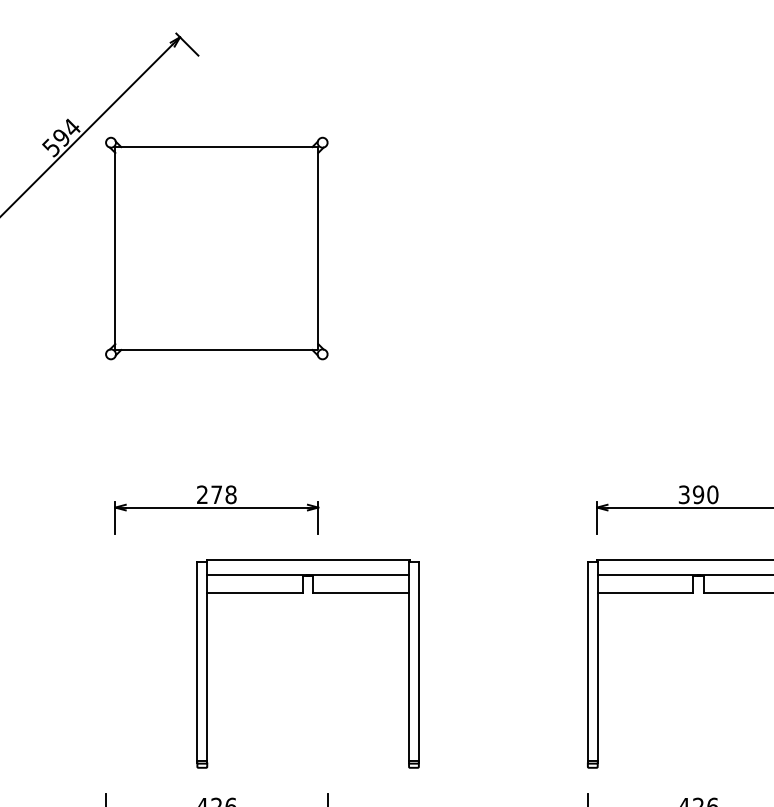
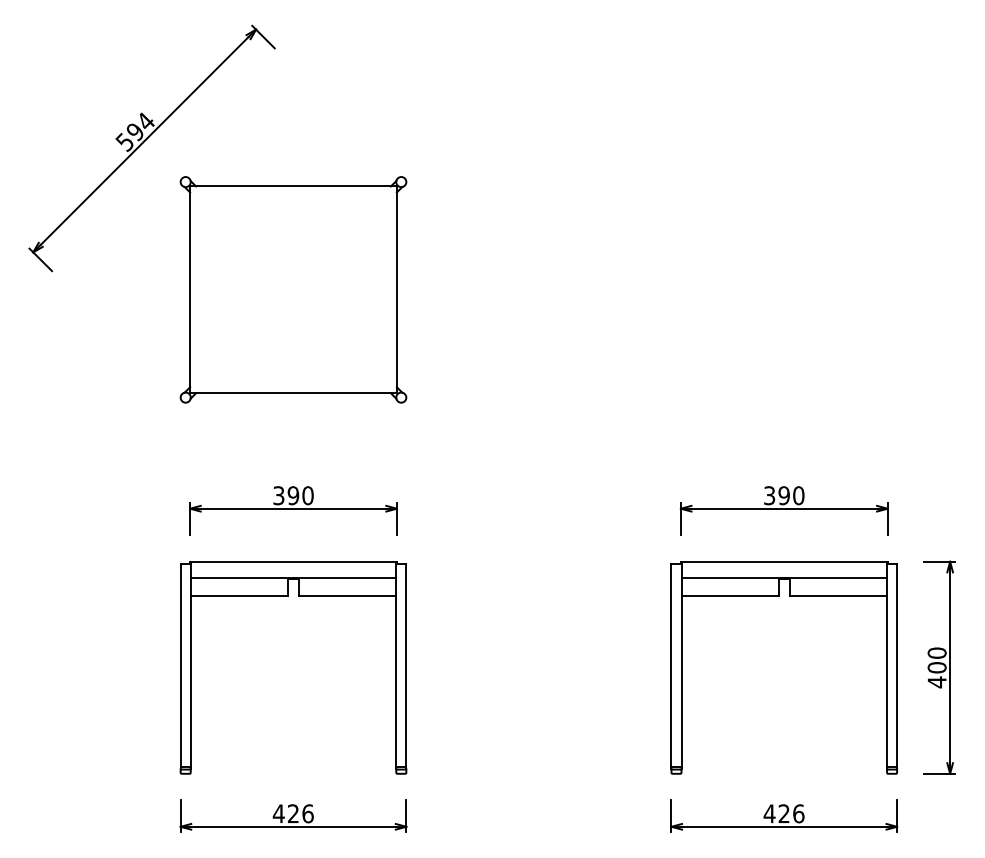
part: (216, 248) -> (293, 289), moved
text: (216, 494) -> (293, 495), 278 -> 390
part: (303, 593) -> (288, 596), moved

